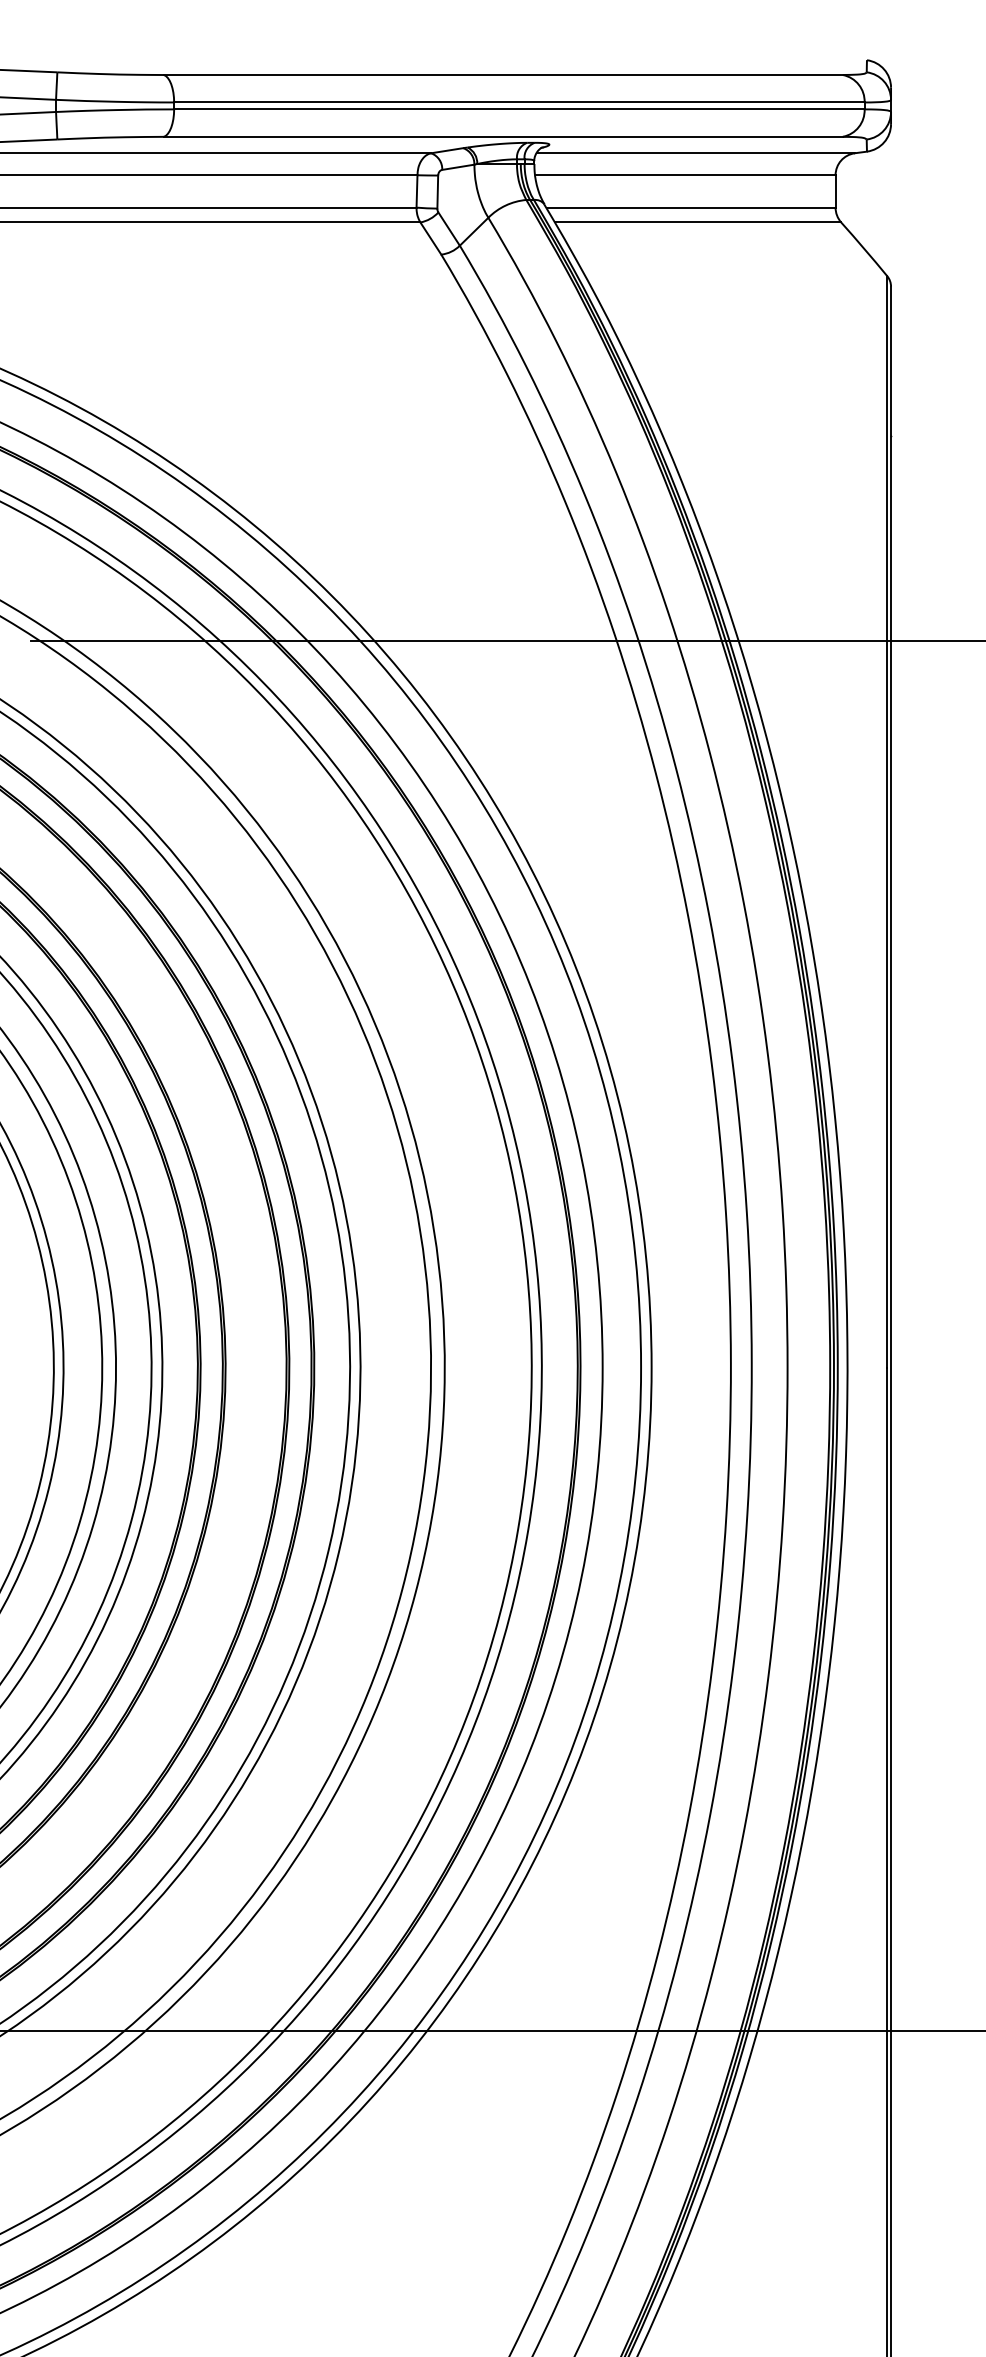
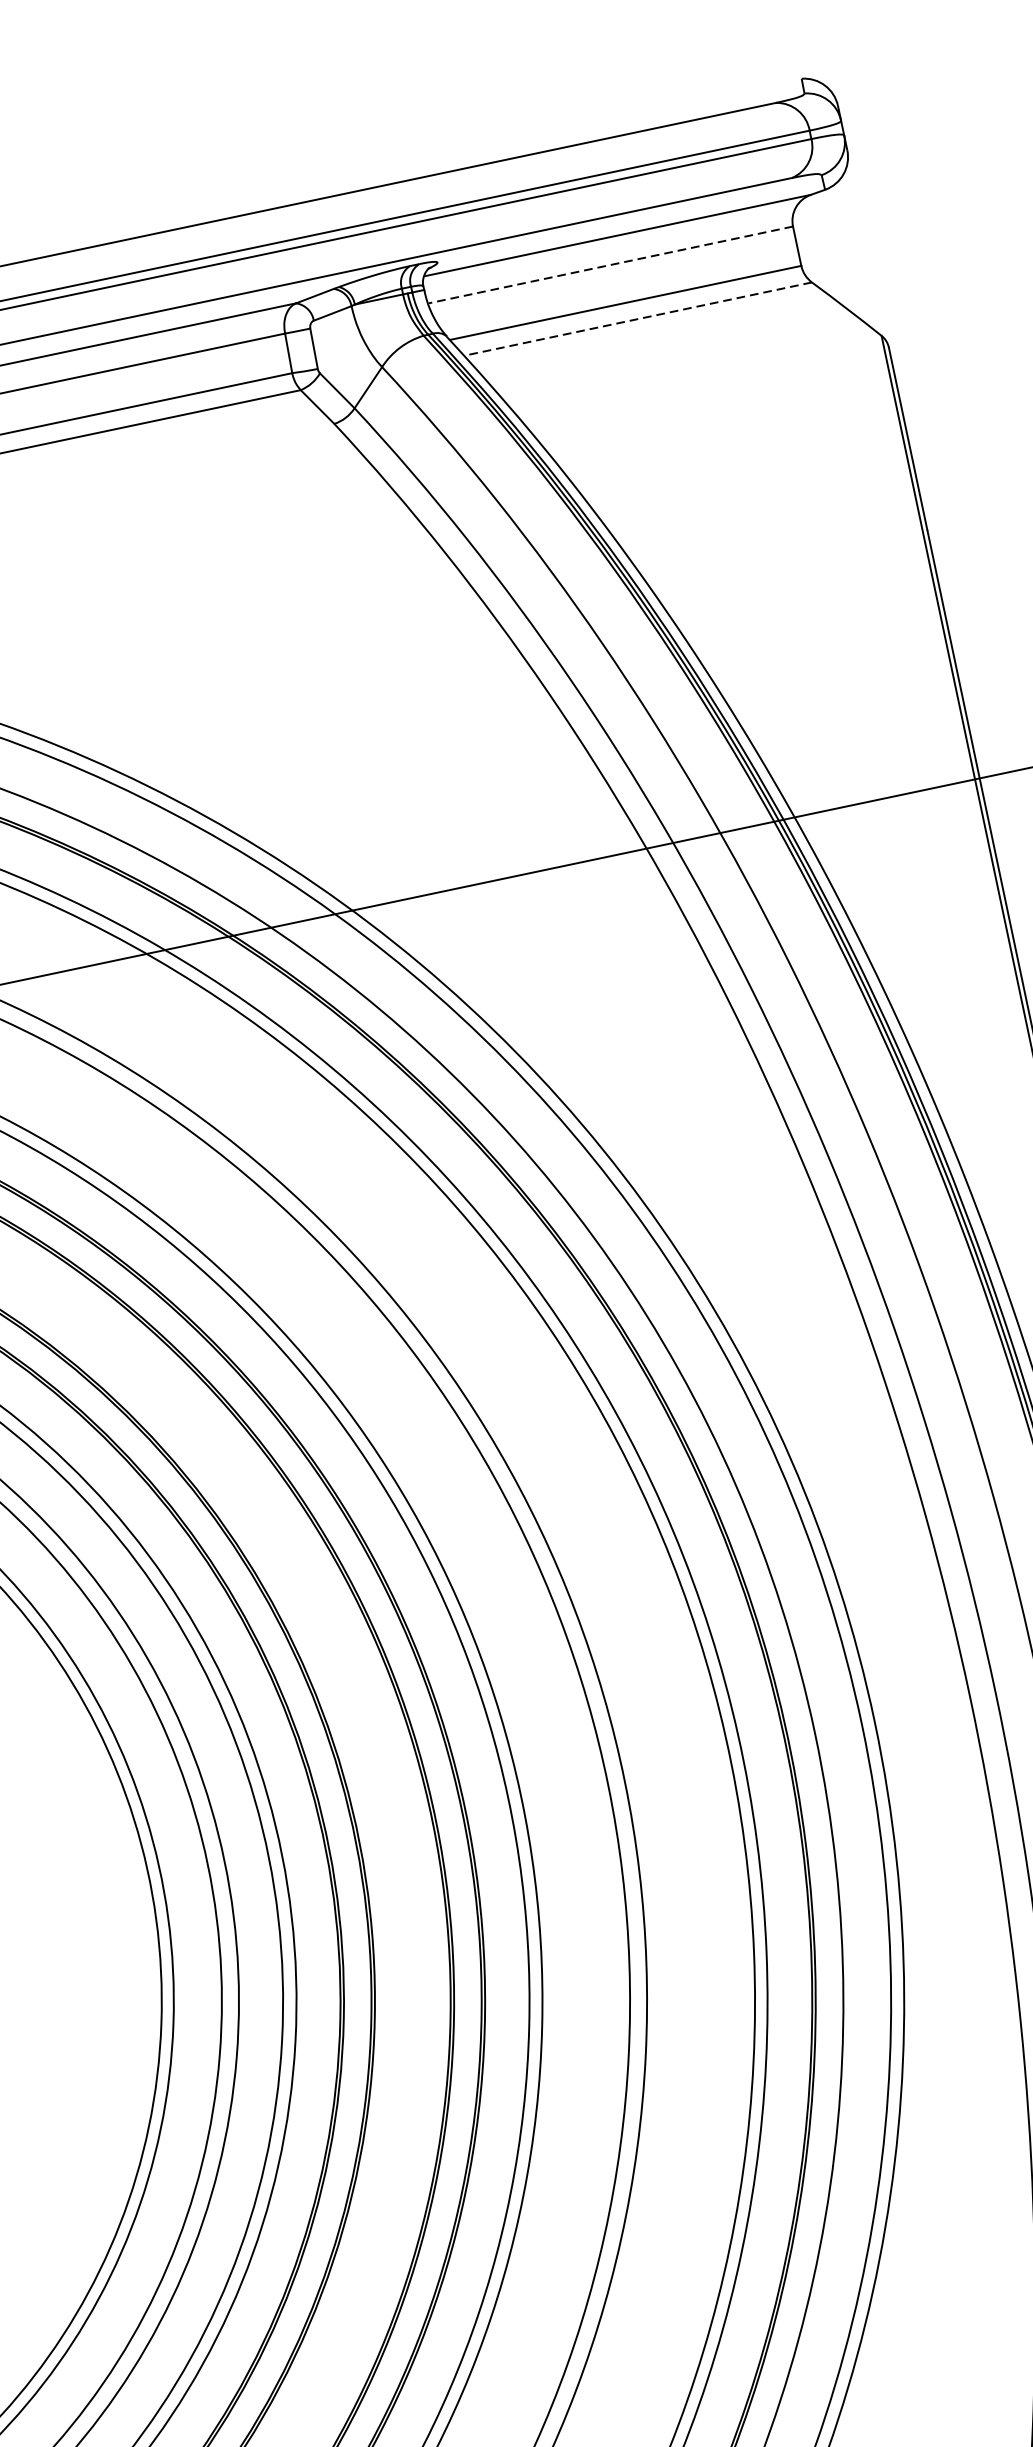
line: (685, 175) -> (610, 265), solid -> dashed
line: (698, 222) -> (638, 319), solid -> dashed

